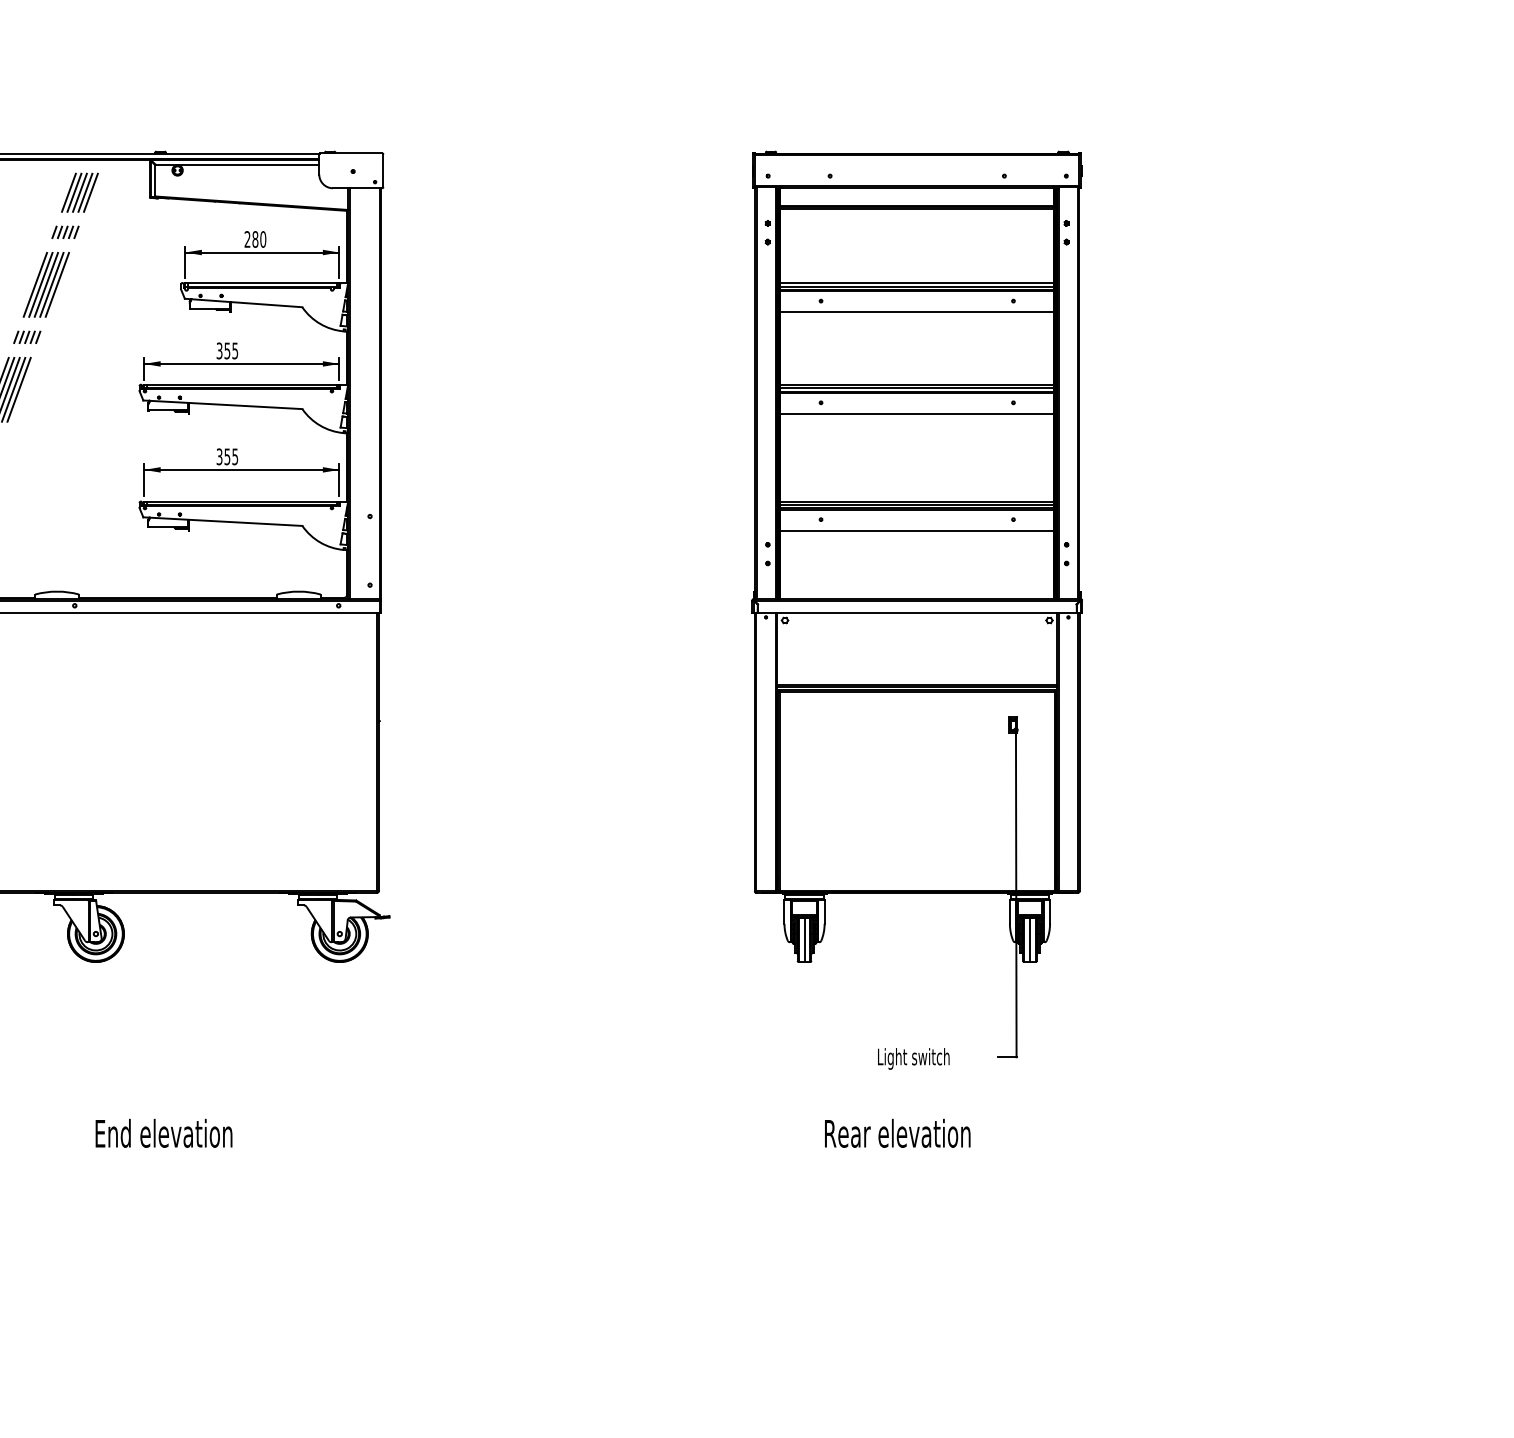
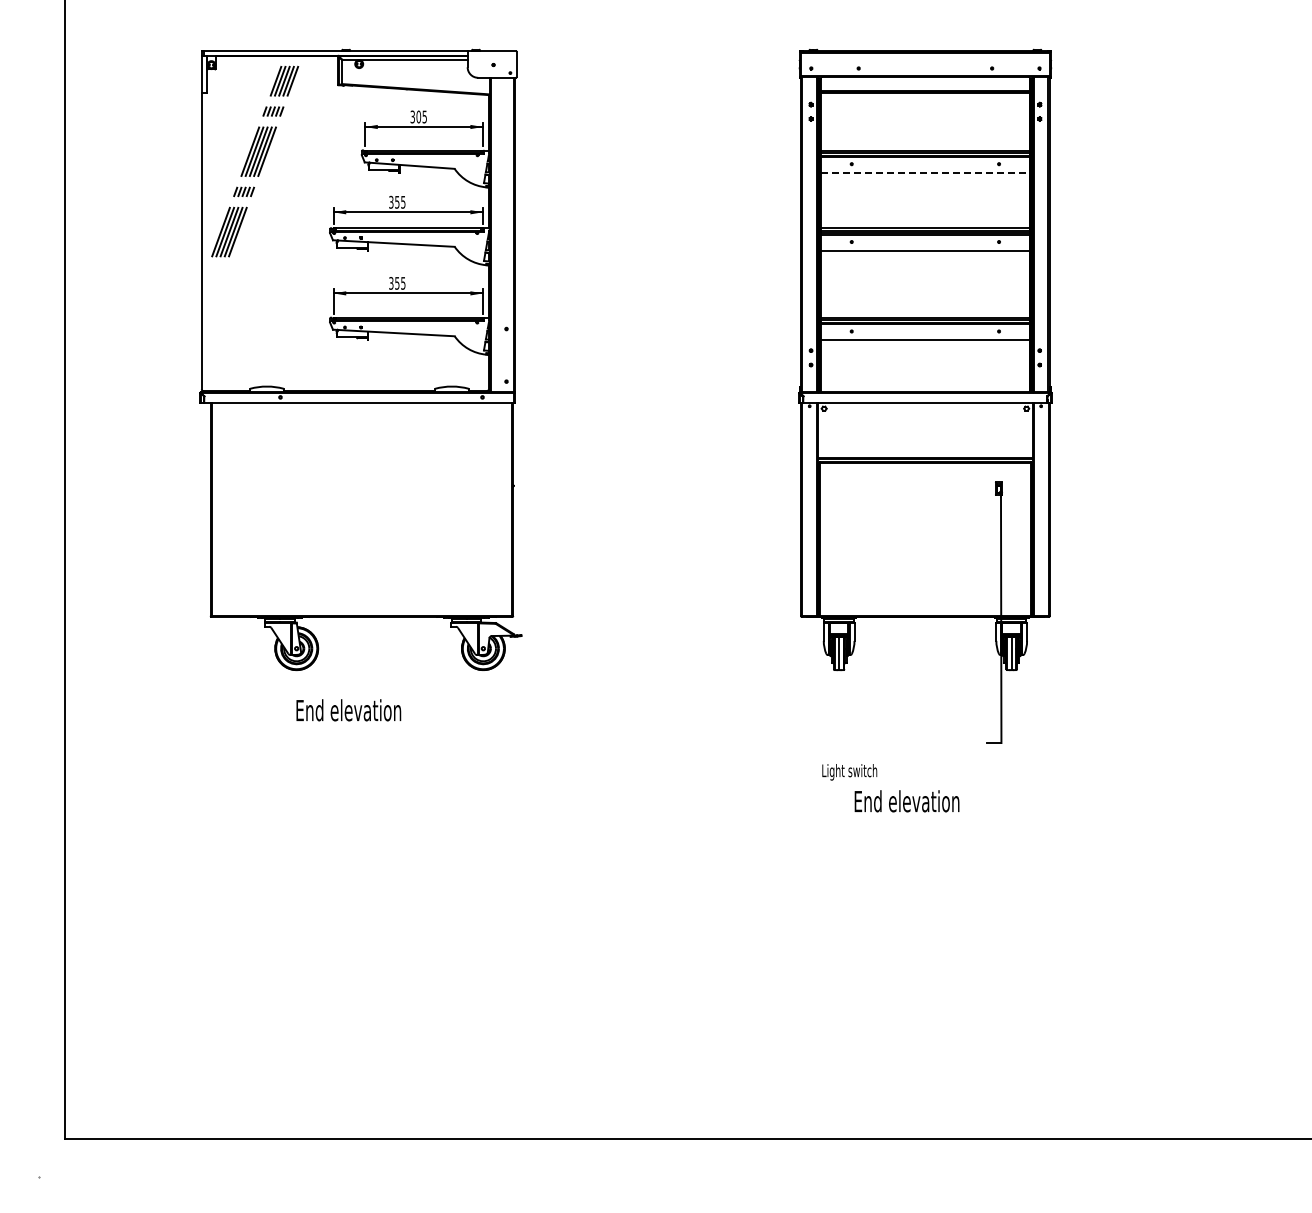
text: (255, 238) -> (418, 116), 280 -> 305
line: (917, 311) -> (925, 172), solid -> dashed
text: (913, 1059) -> (849, 772), moved
text: (163, 1133) -> (348, 710), moved
text: (899, 1133) -> (911, 801), Rear elevation -> End elevation

